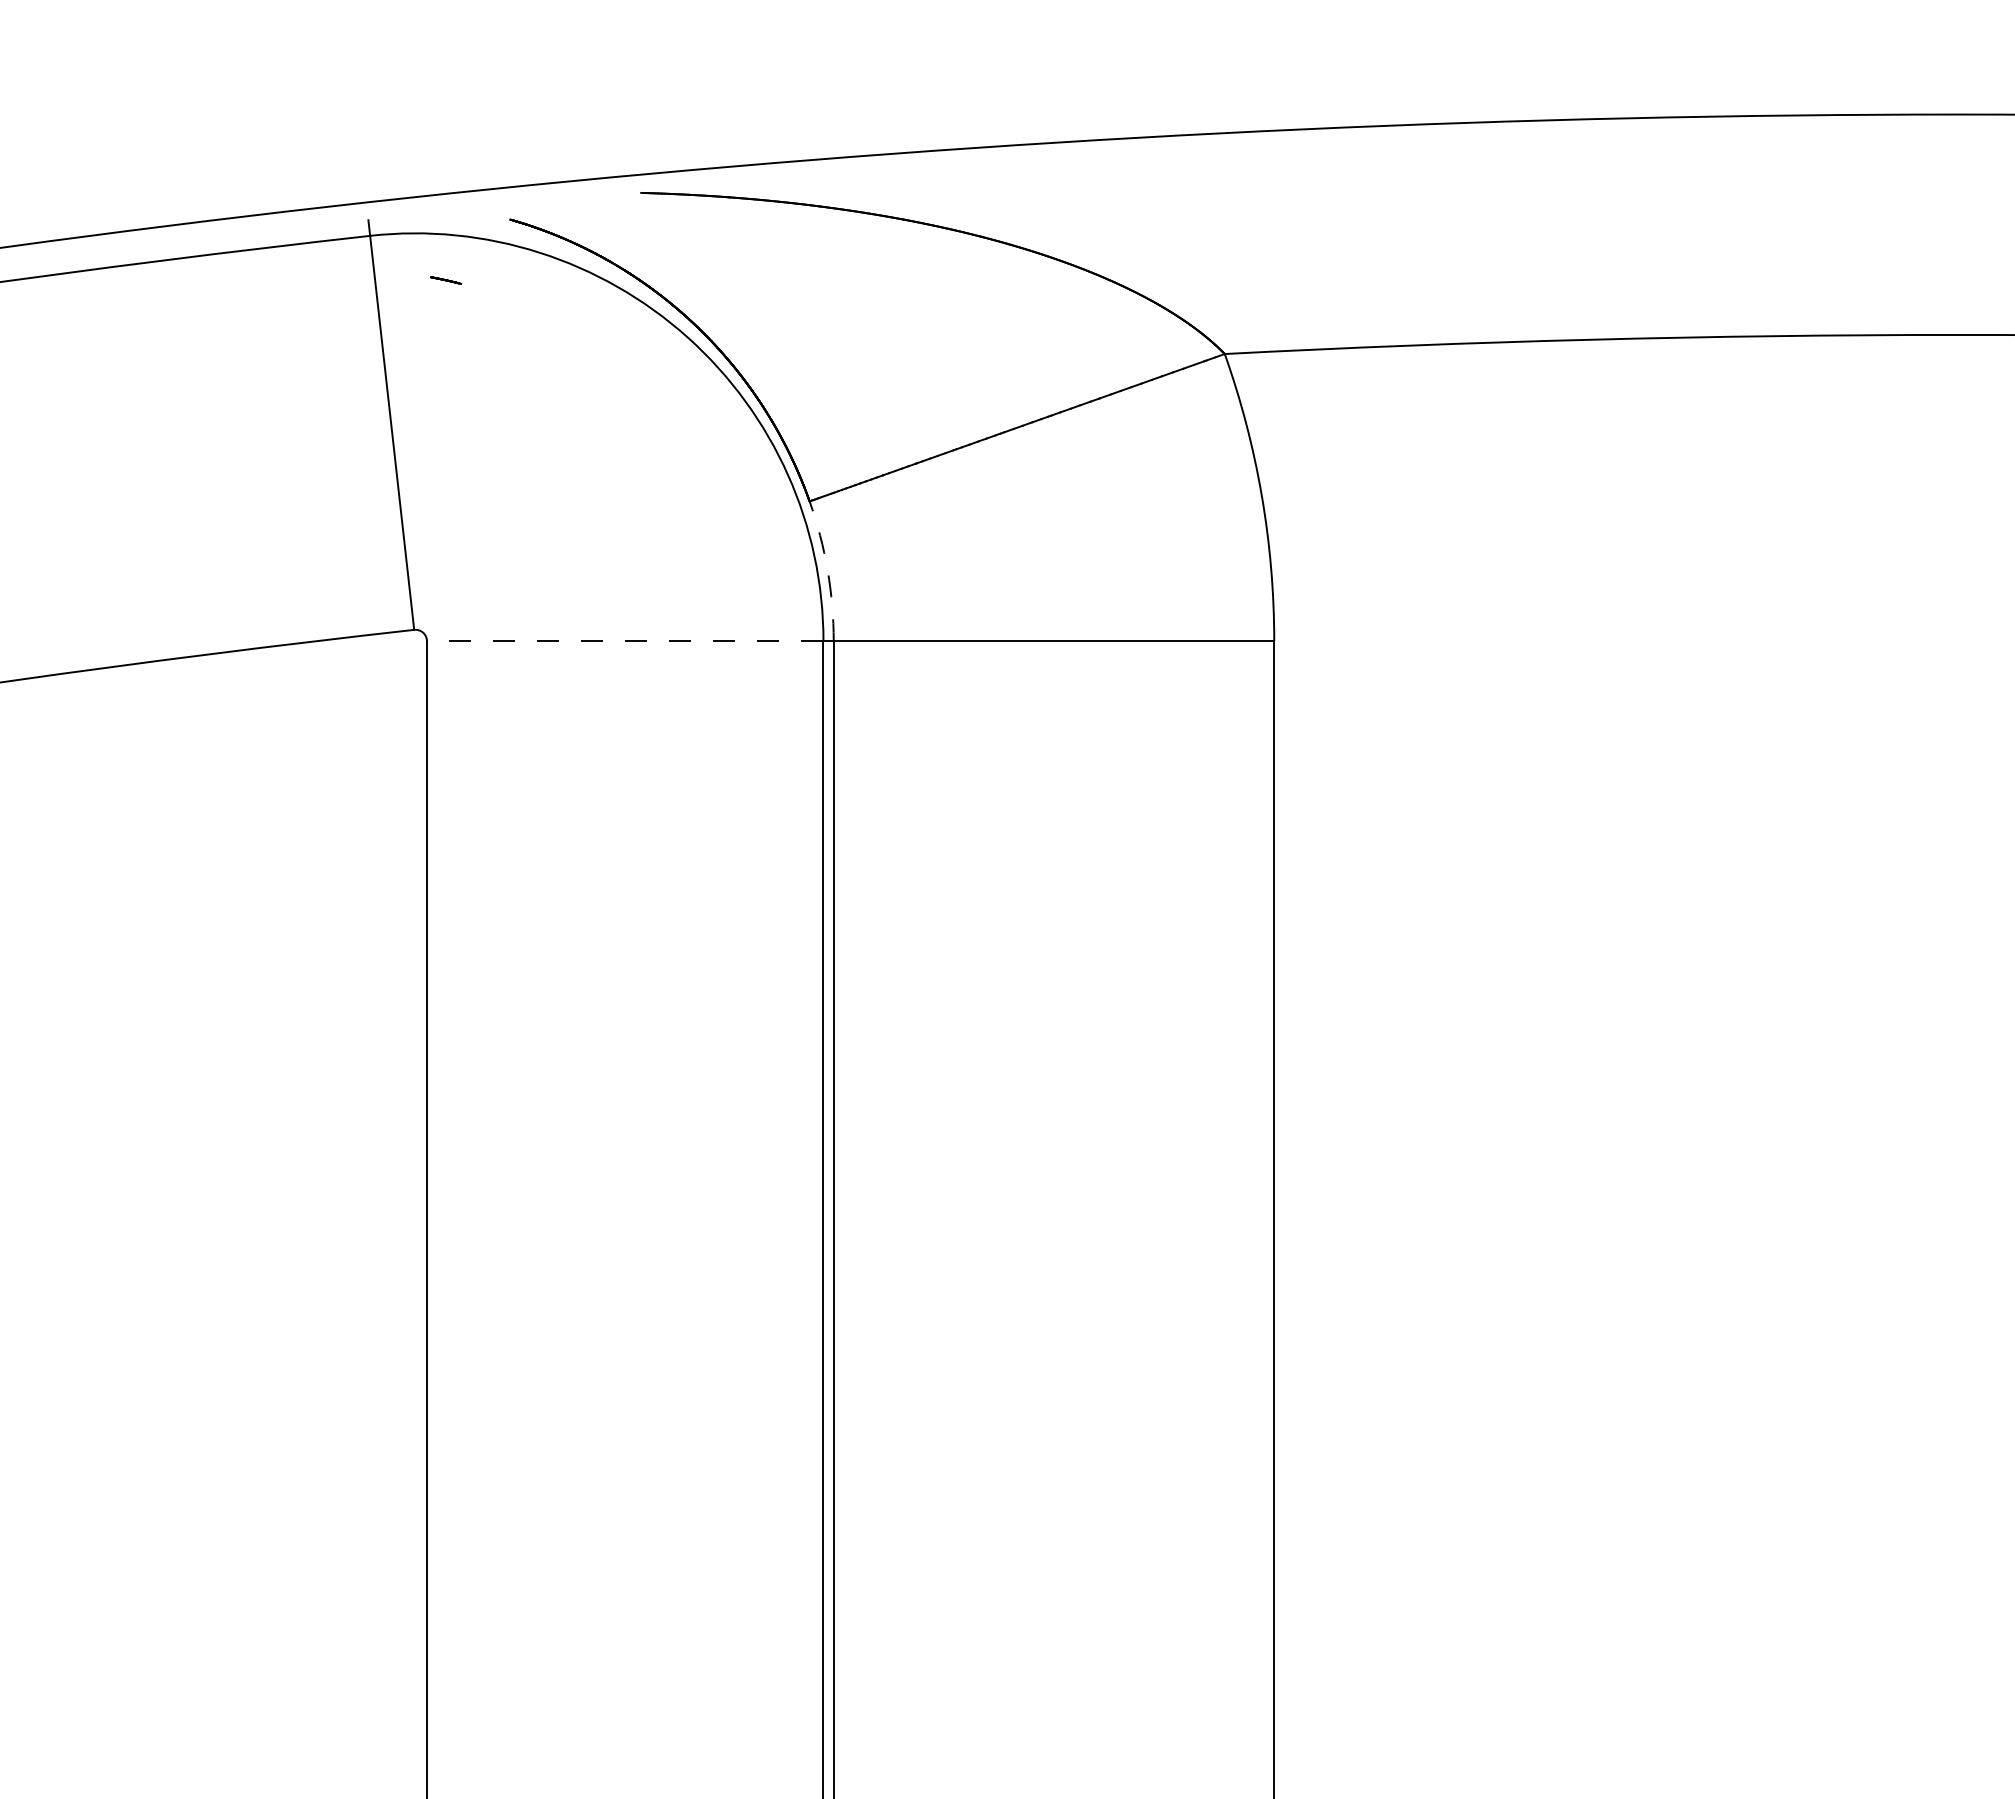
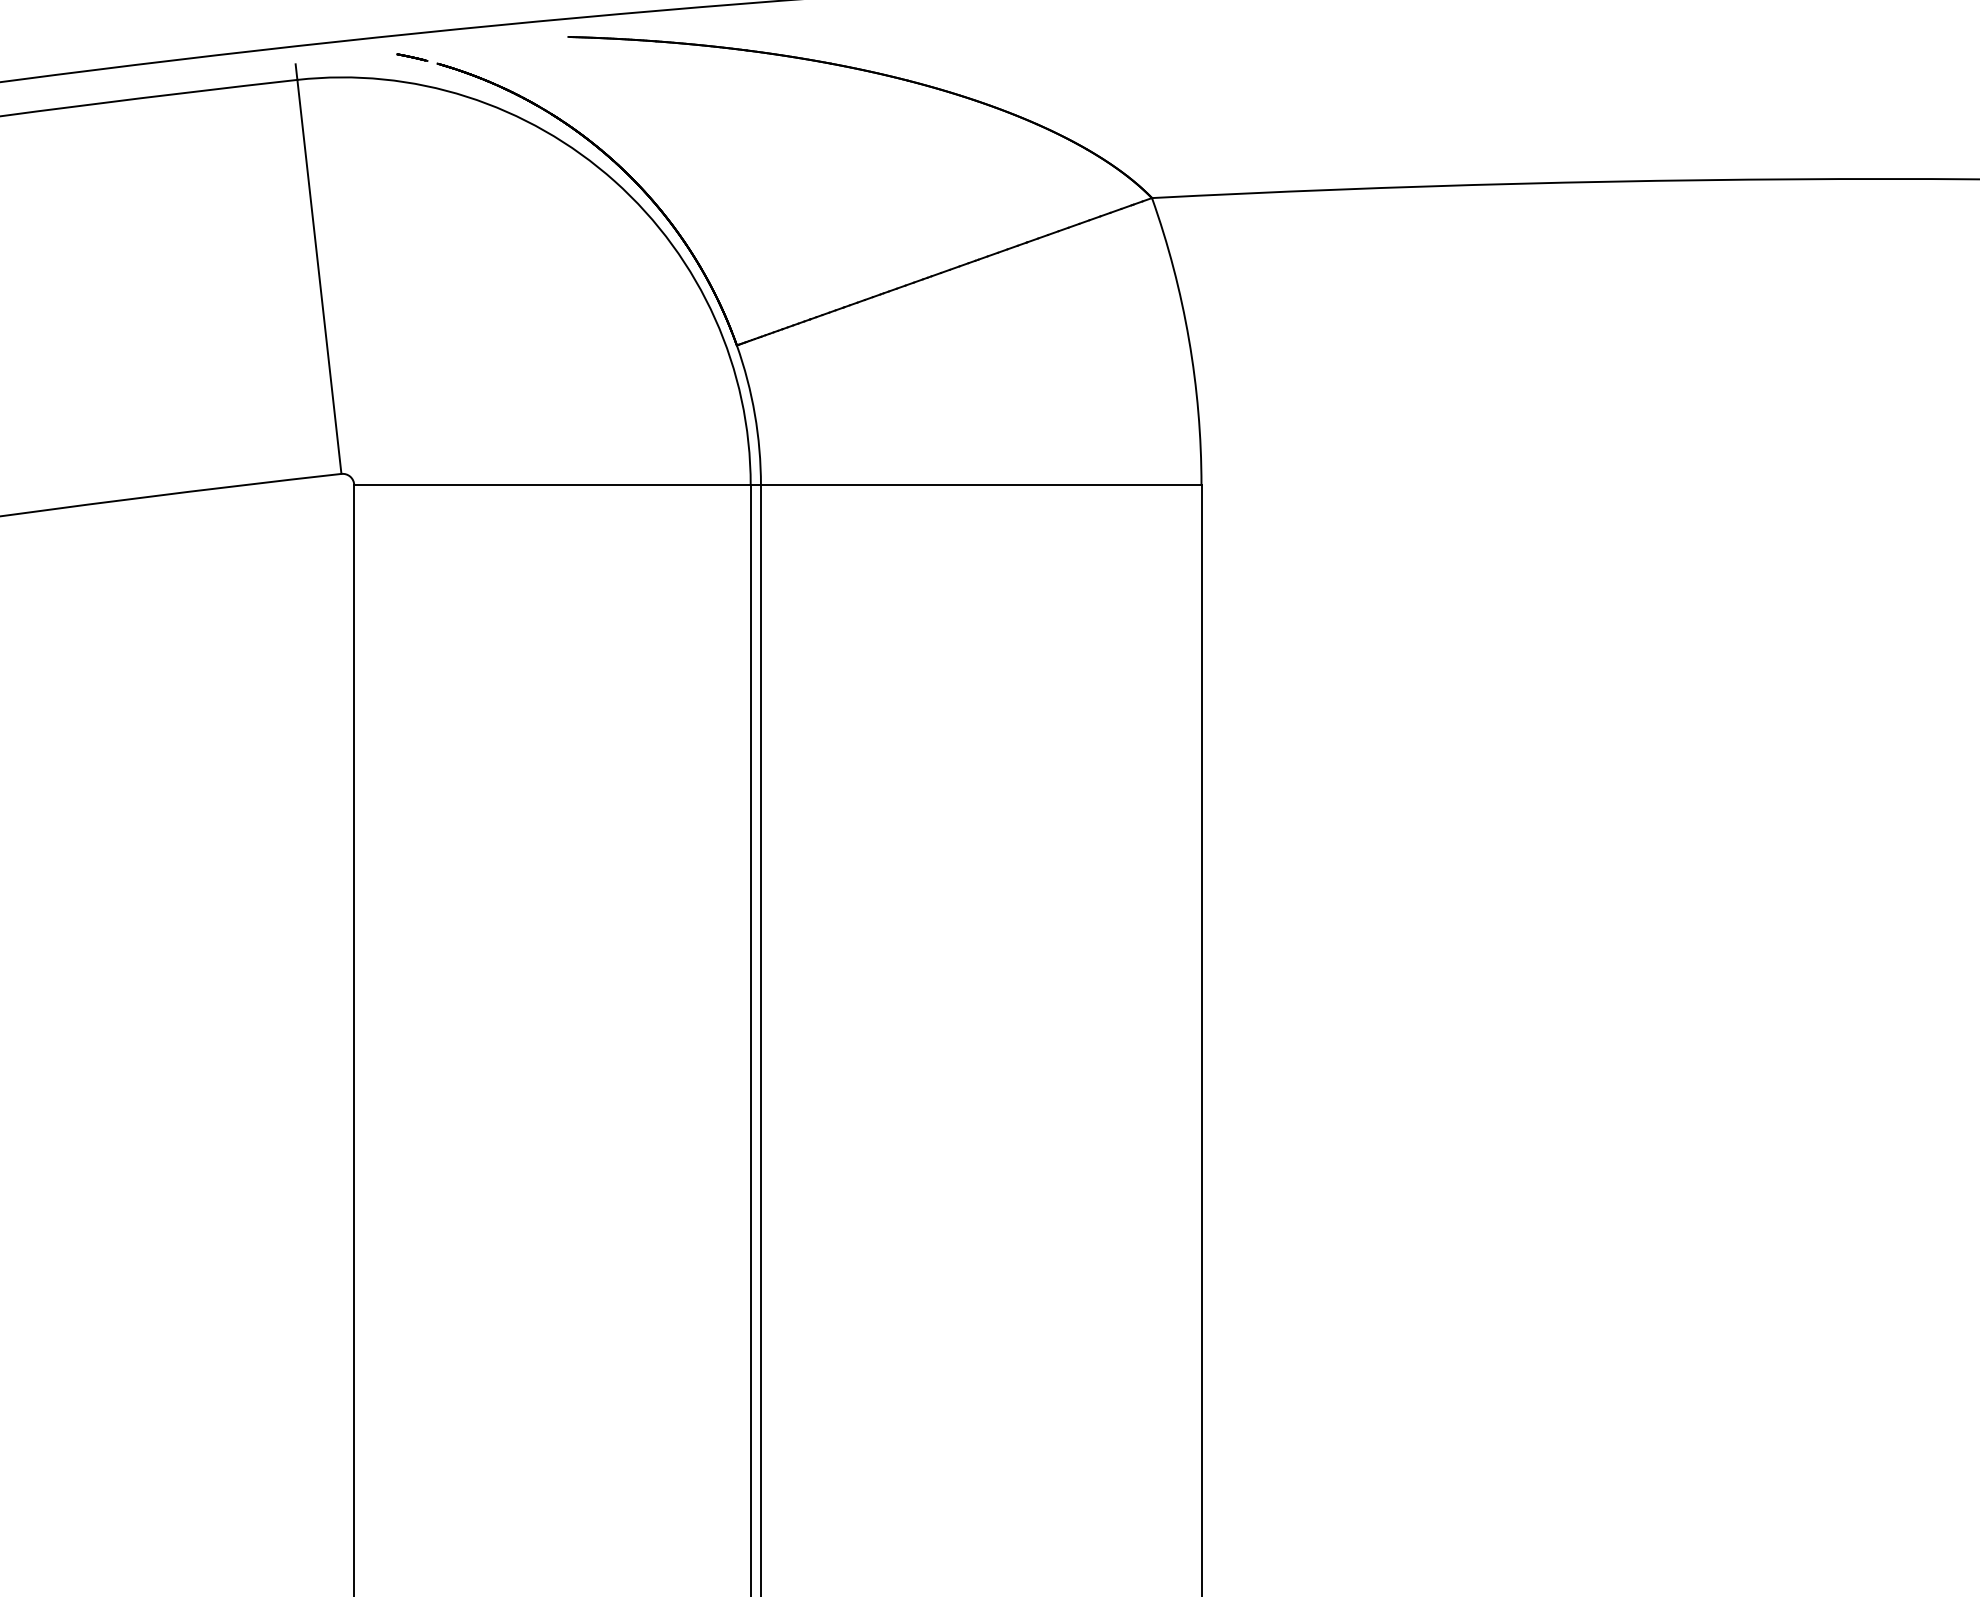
line: (446, 280) -> (412, 57), moved
arc: (827, 570) -> (754, 414), dashed -> solid
line: (624, 641) -> (551, 485), dashed -> solid

